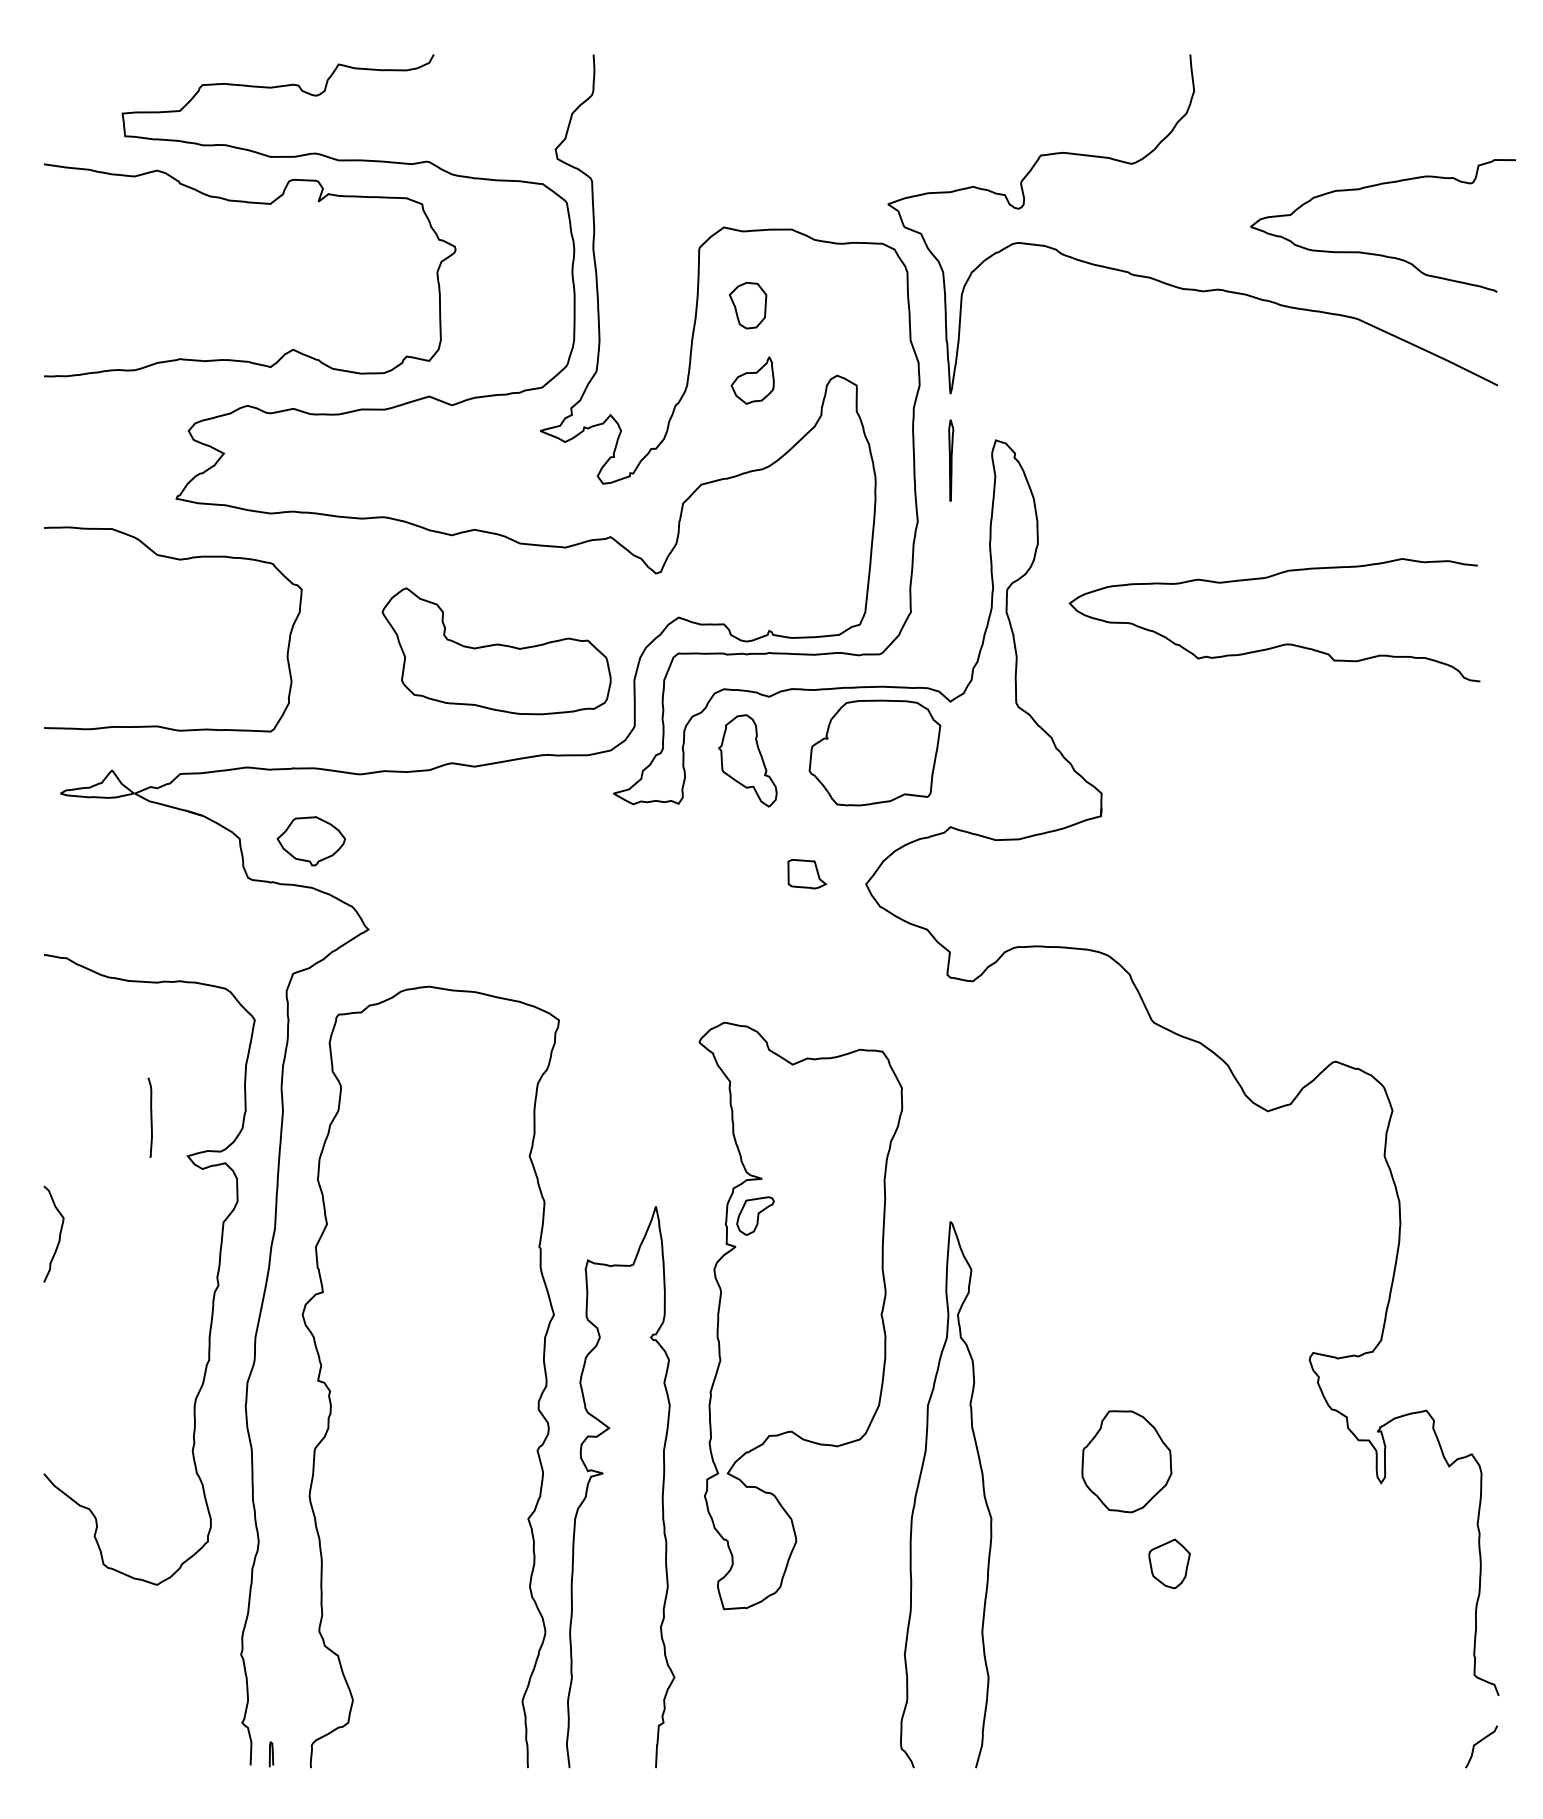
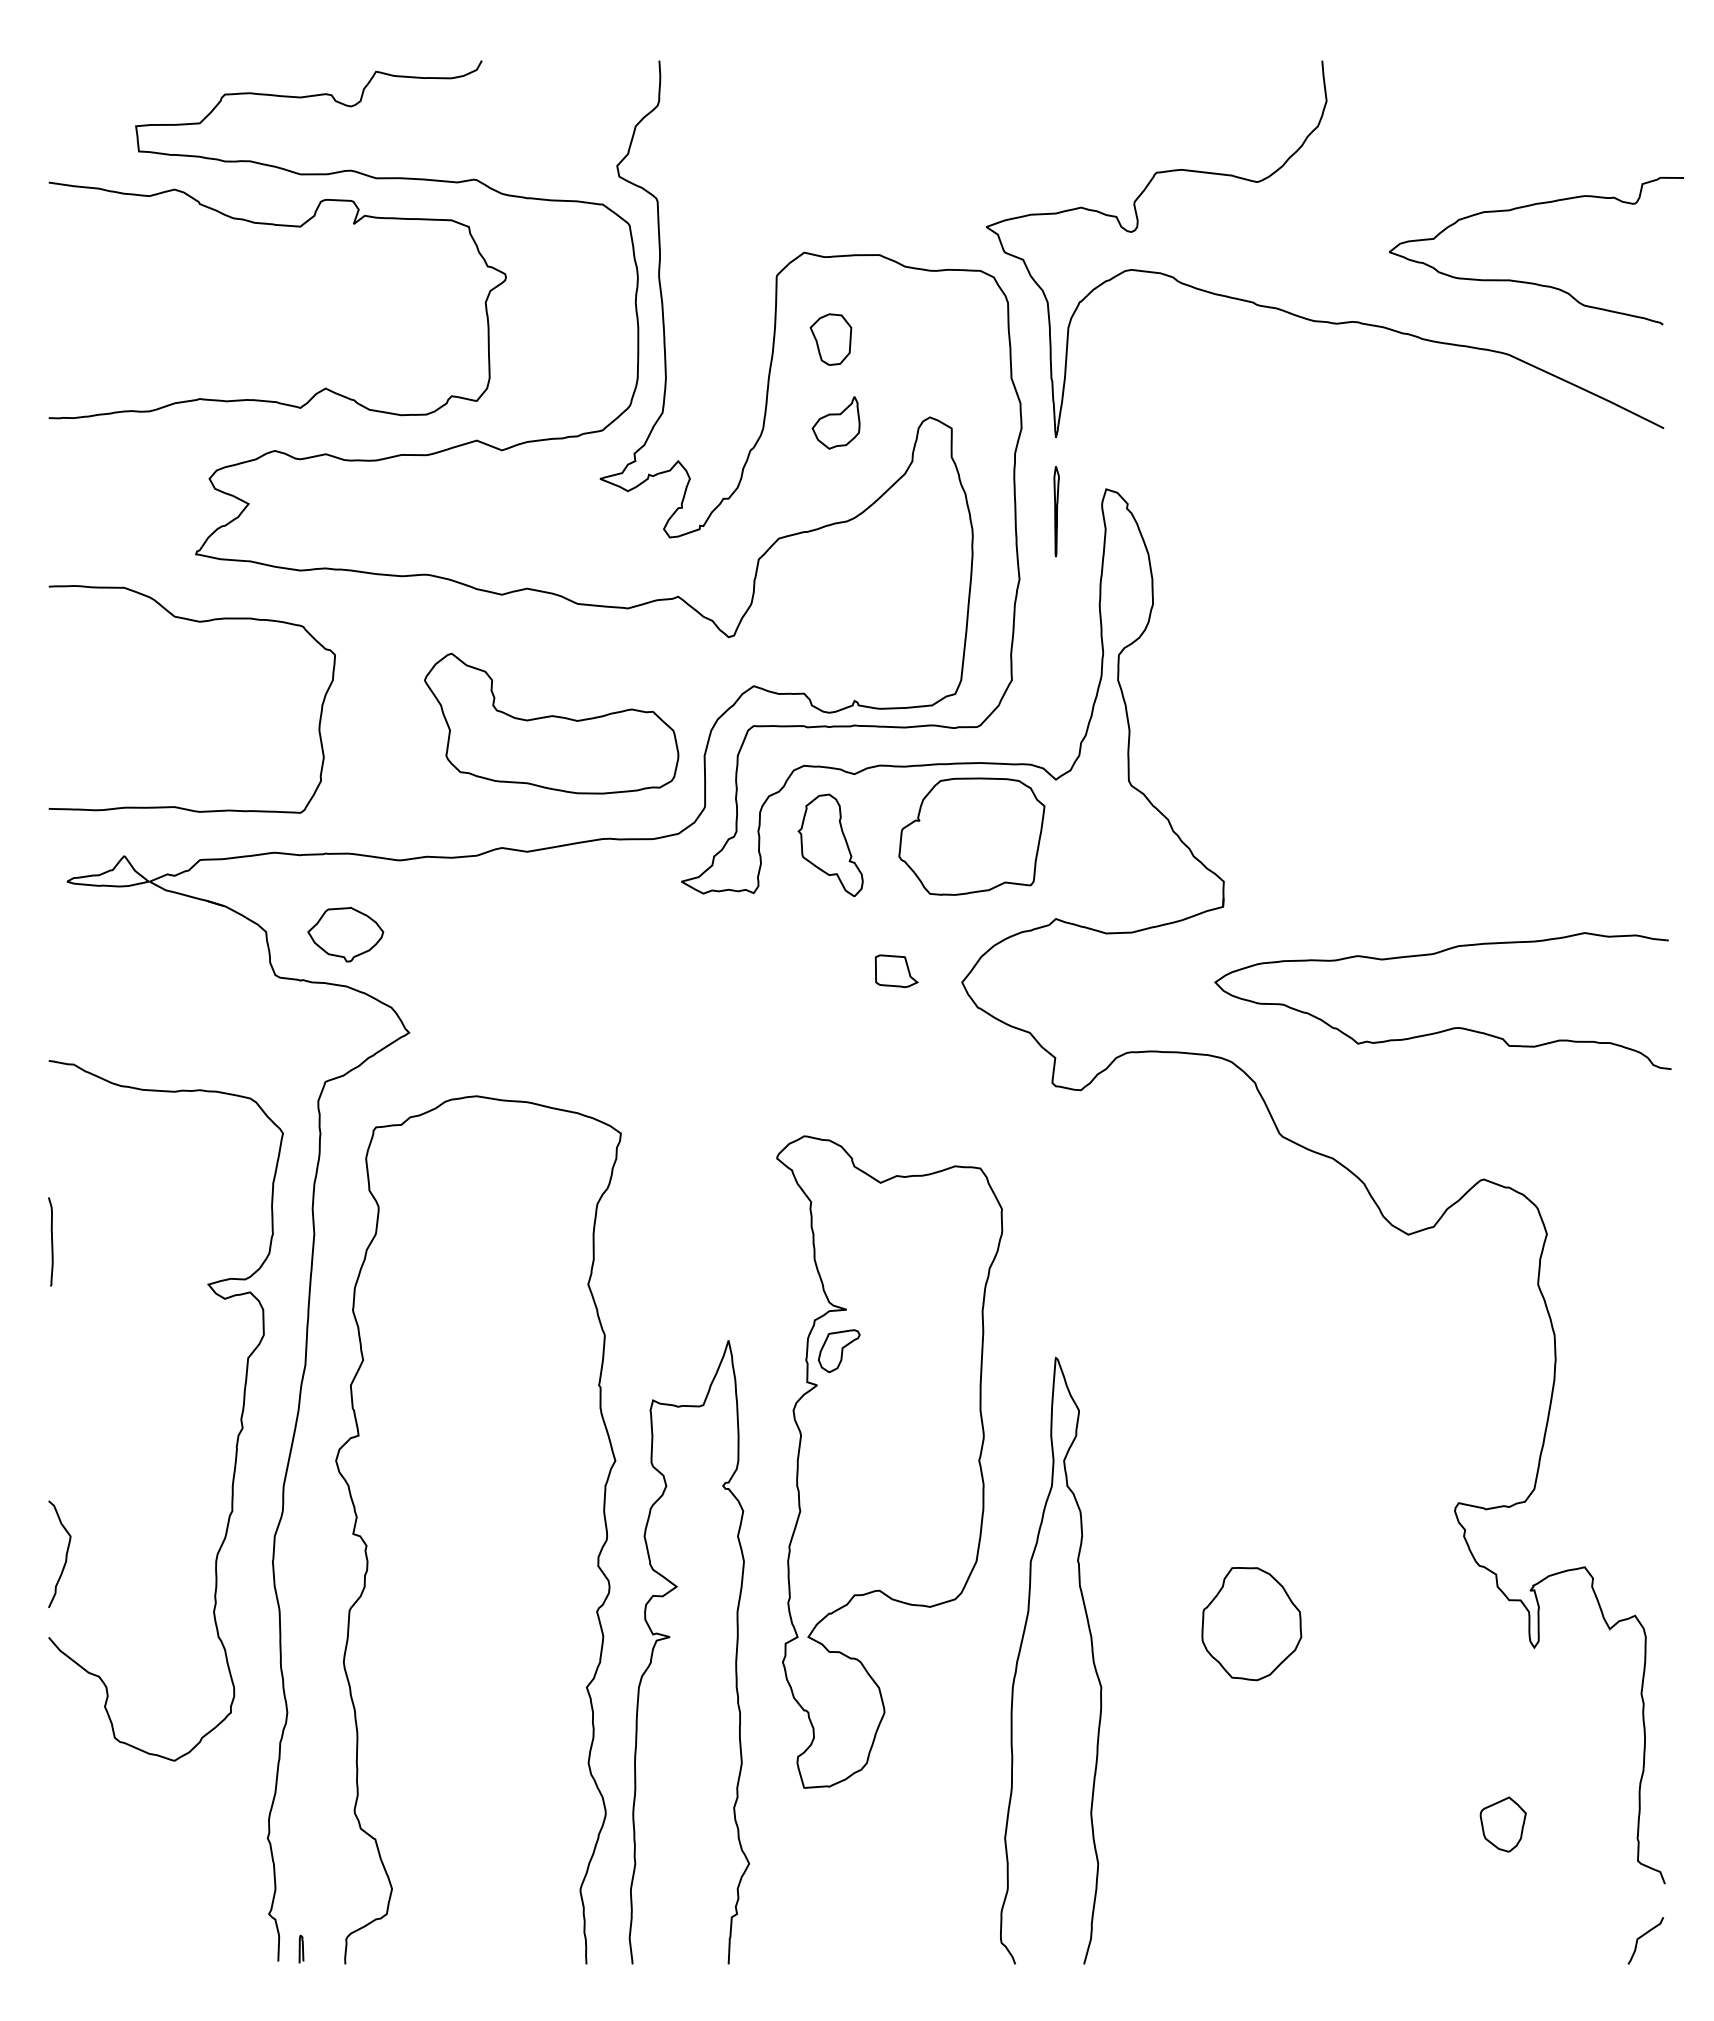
curve: (1279, 644) -> (1448, 1028), moved
curve: (150, 1117) -> (51, 1241), moved
curve: (59, 1234) -> (65, 1554), moved
part: (1168, 1563) -> (1502, 1824), moved

